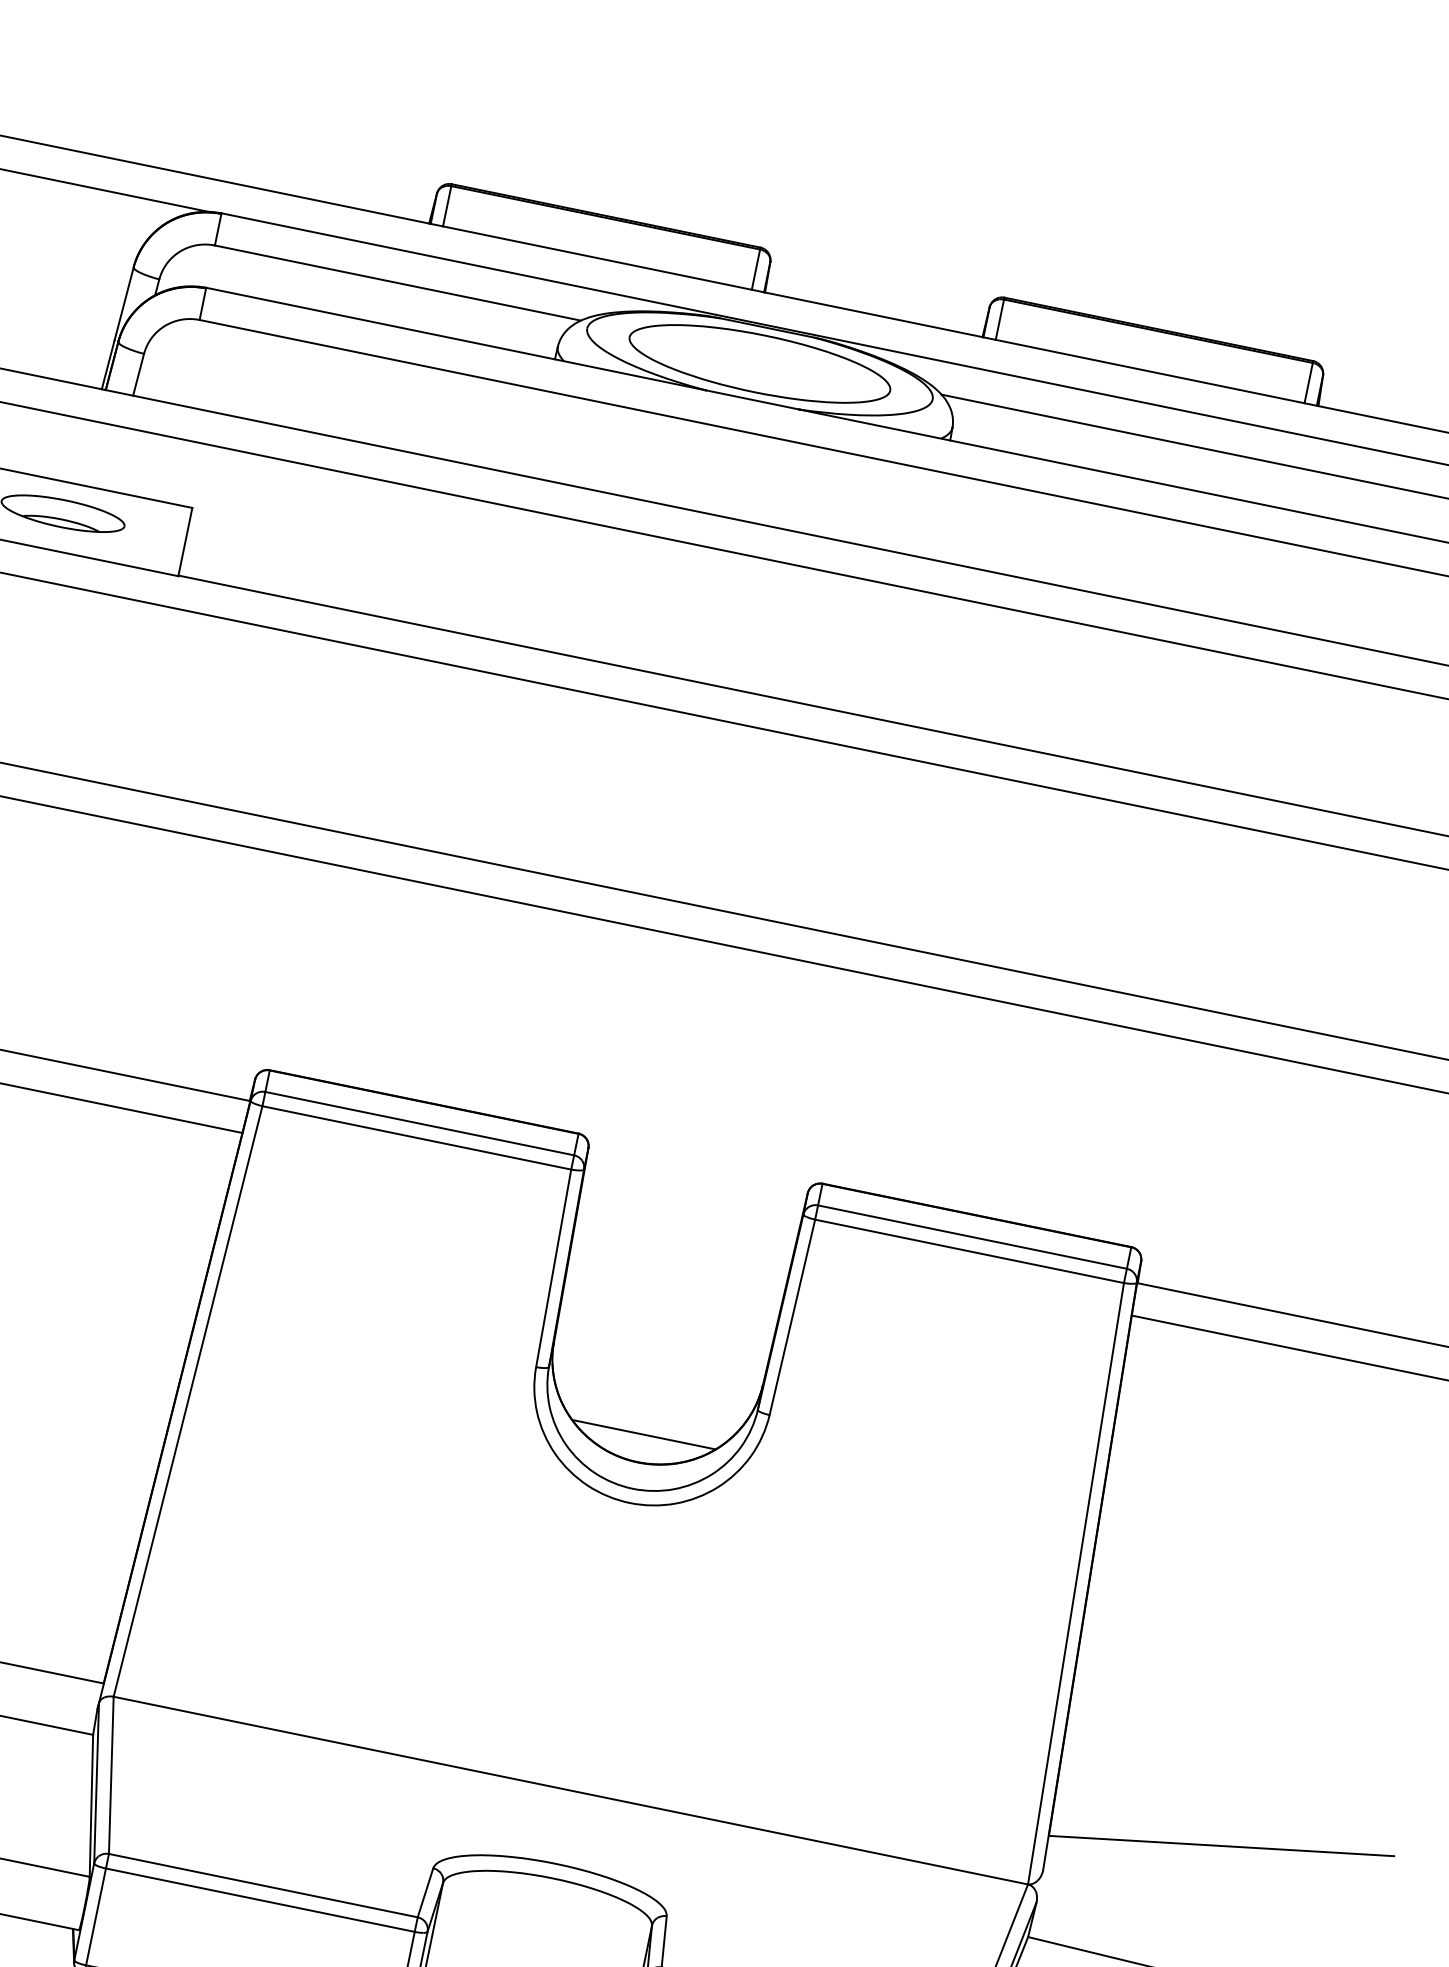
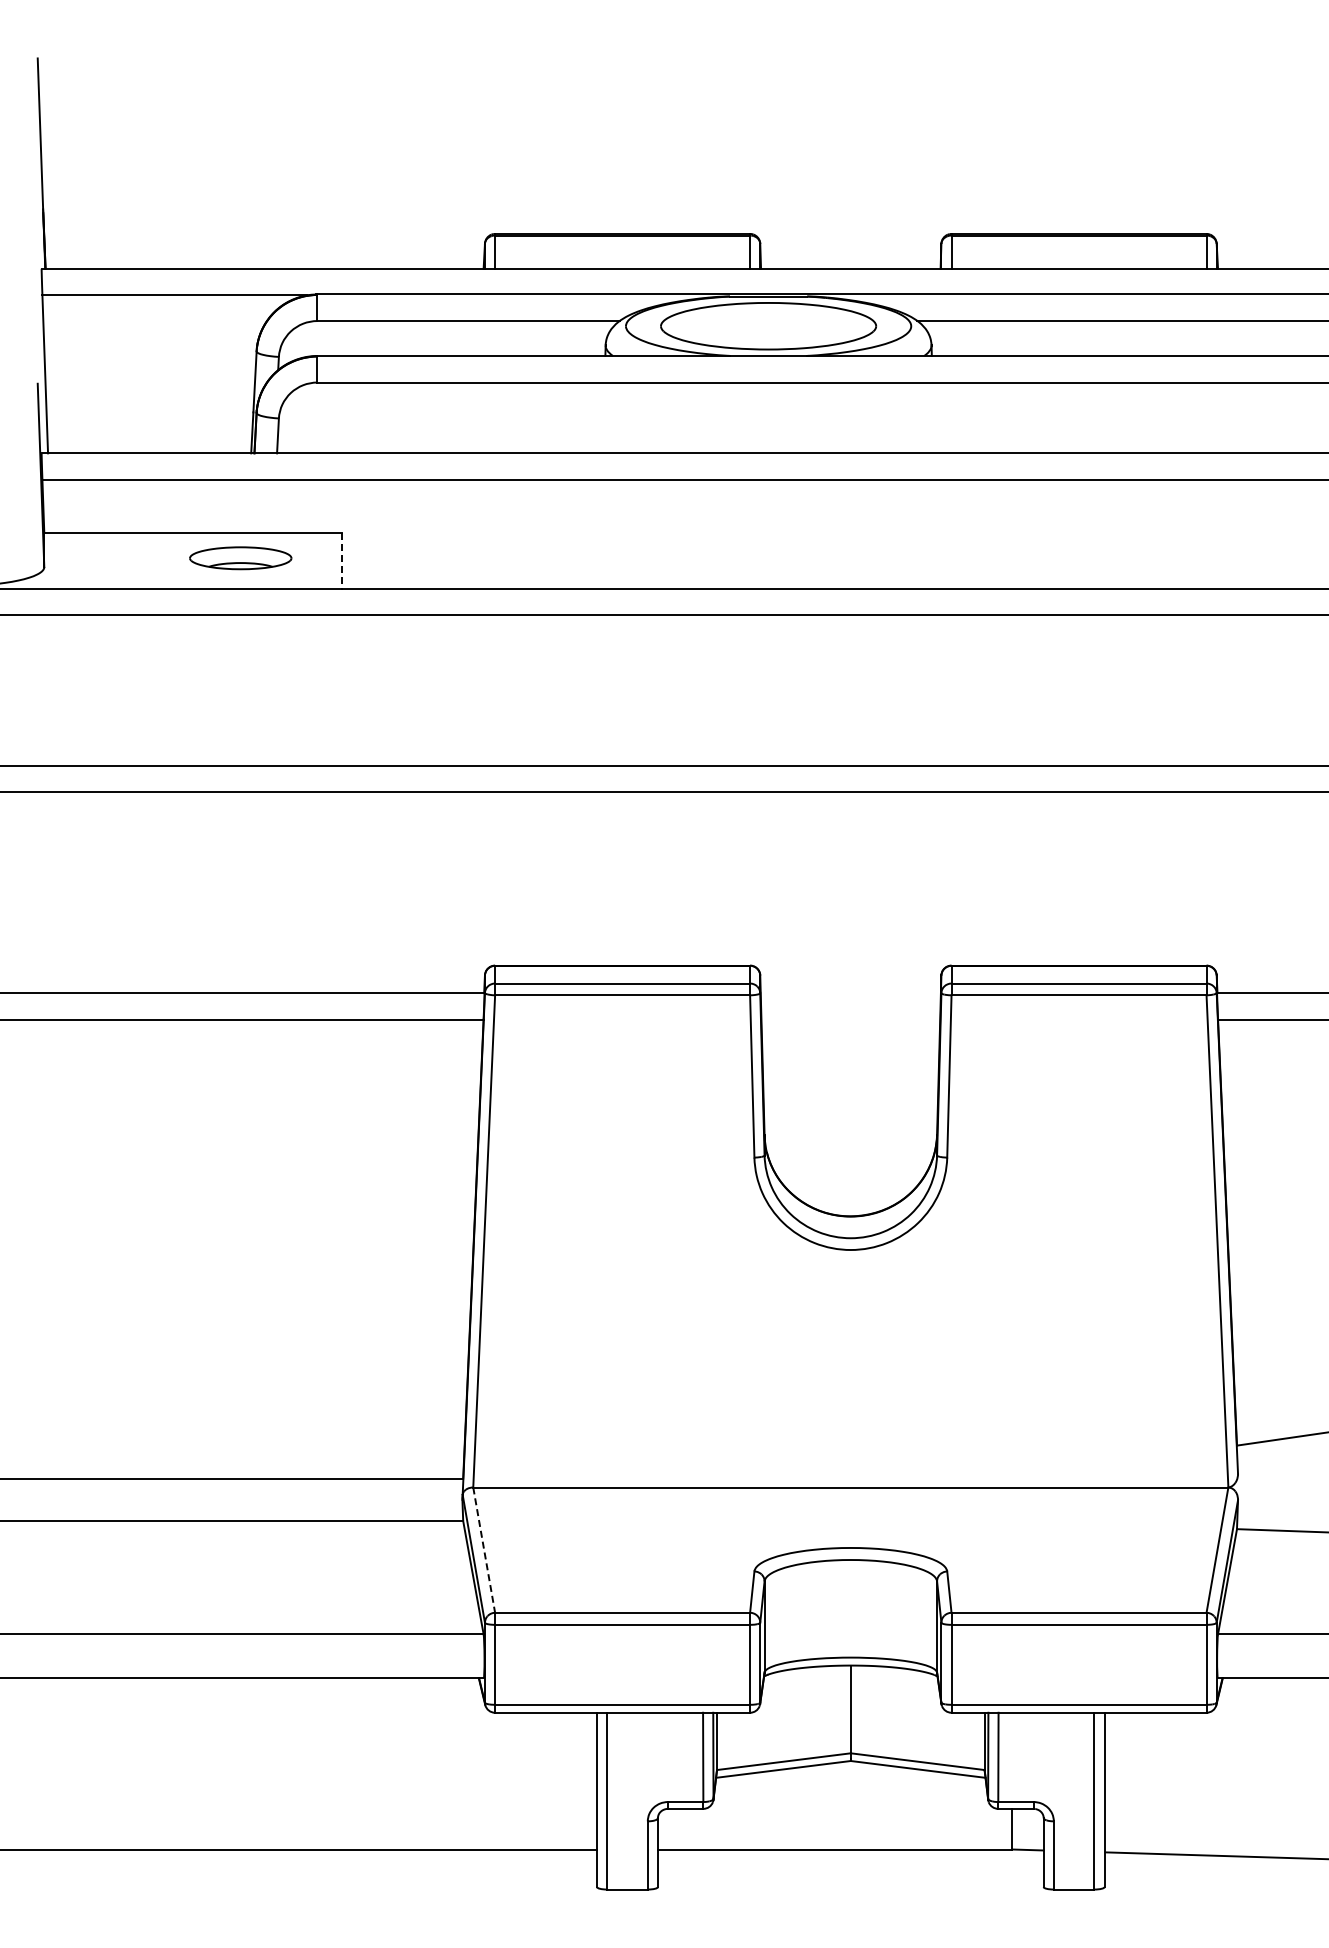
line: (185, 542) -> (342, 561), solid -> dashed
line: (643, 1434) -> (850, 1193), removed
line: (111, 1775) -> (484, 1550), solid -> dashed

